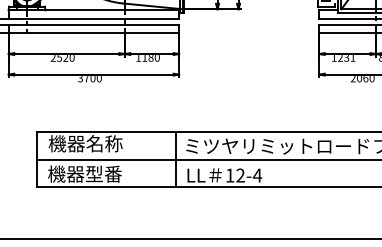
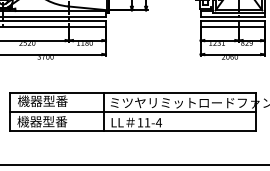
text: (104, 142) -> (55, 100), 機器名称 -> 機器型番
text: (240, 175) -> (147, 122), 12-4 -> 11-4

